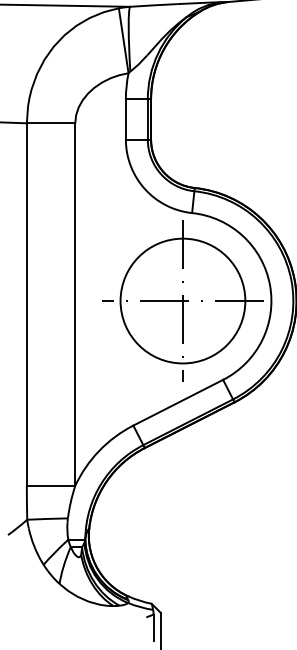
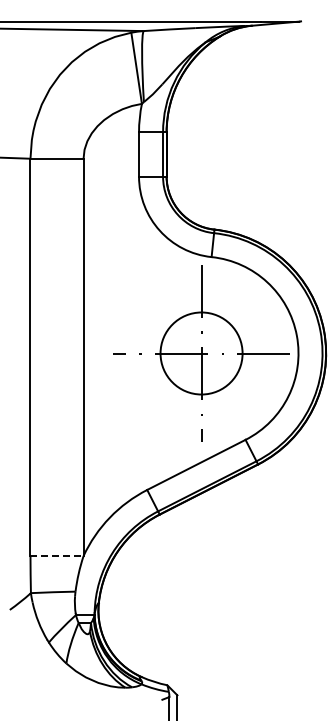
circle: (182, 301) -> (201, 353), size x0.6
line: (51, 486) -> (57, 556), solid -> dashed

